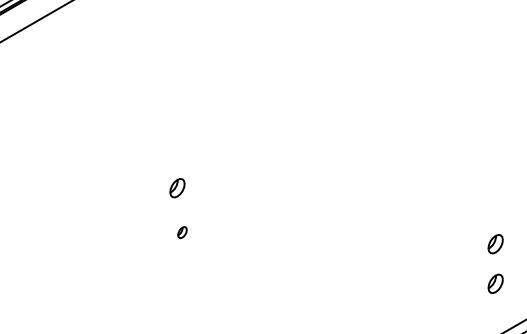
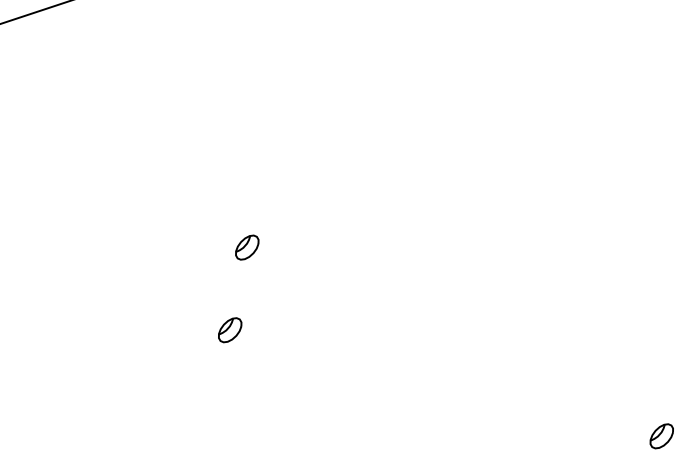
part: (177, 188) -> (247, 248), moved
part: (182, 232) -> (230, 329), size x1.67

